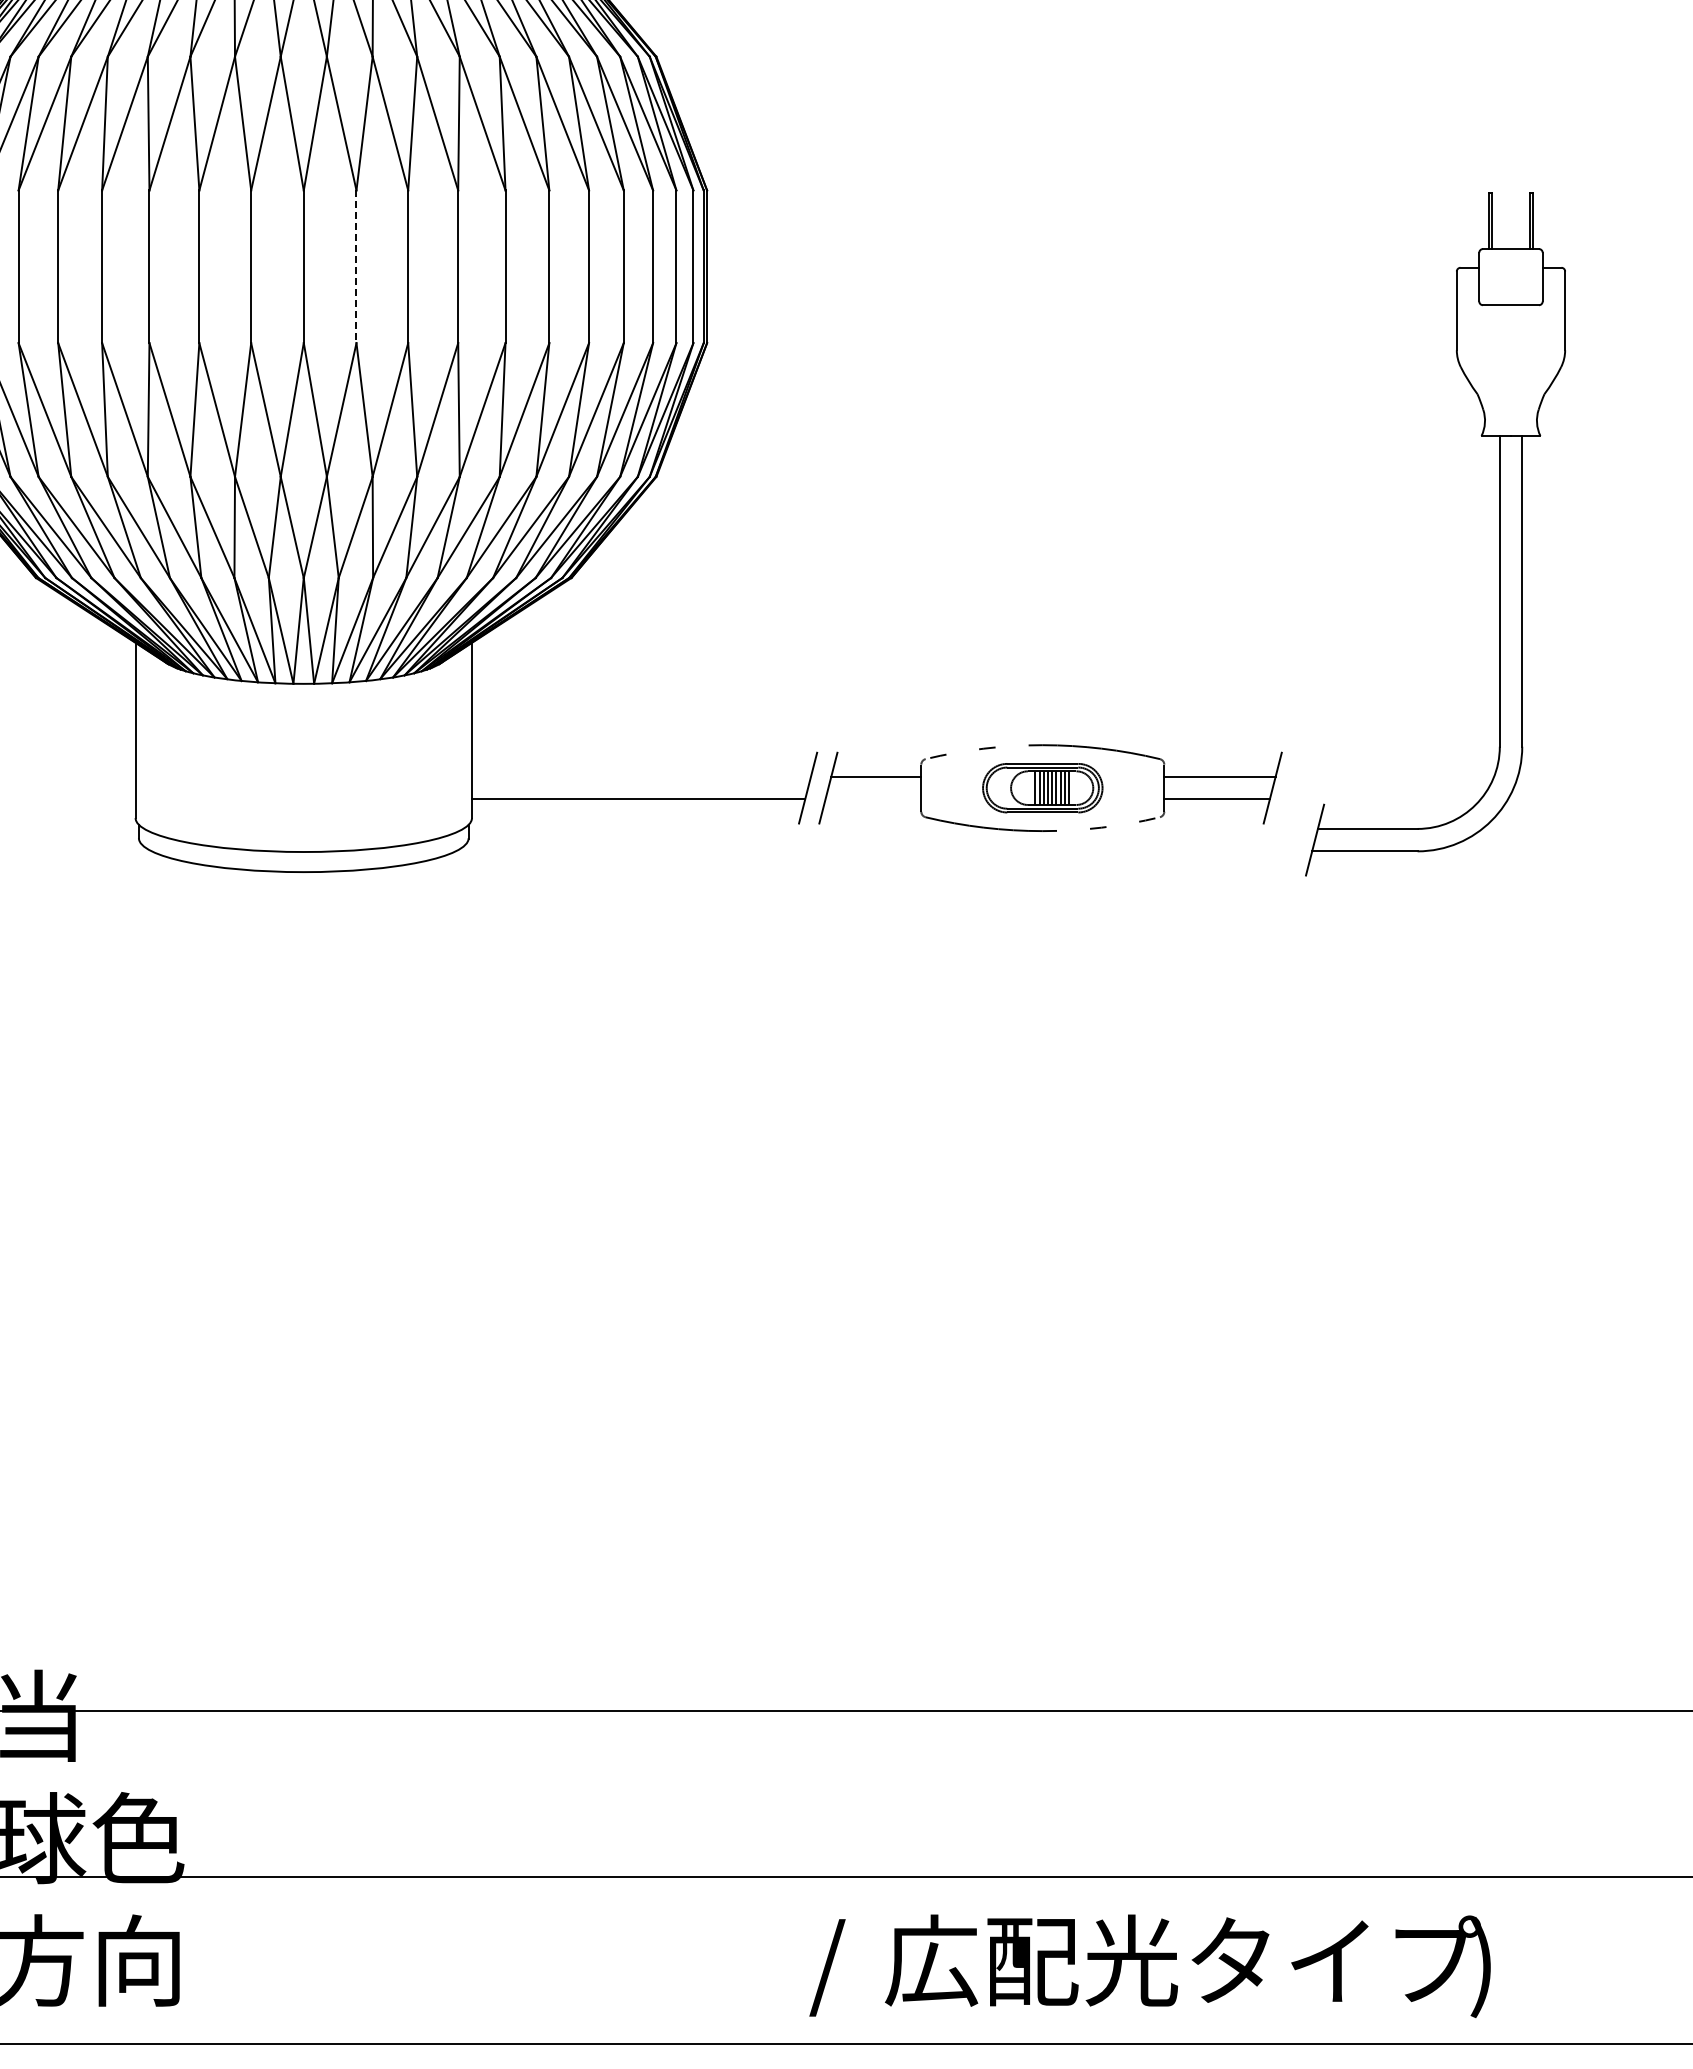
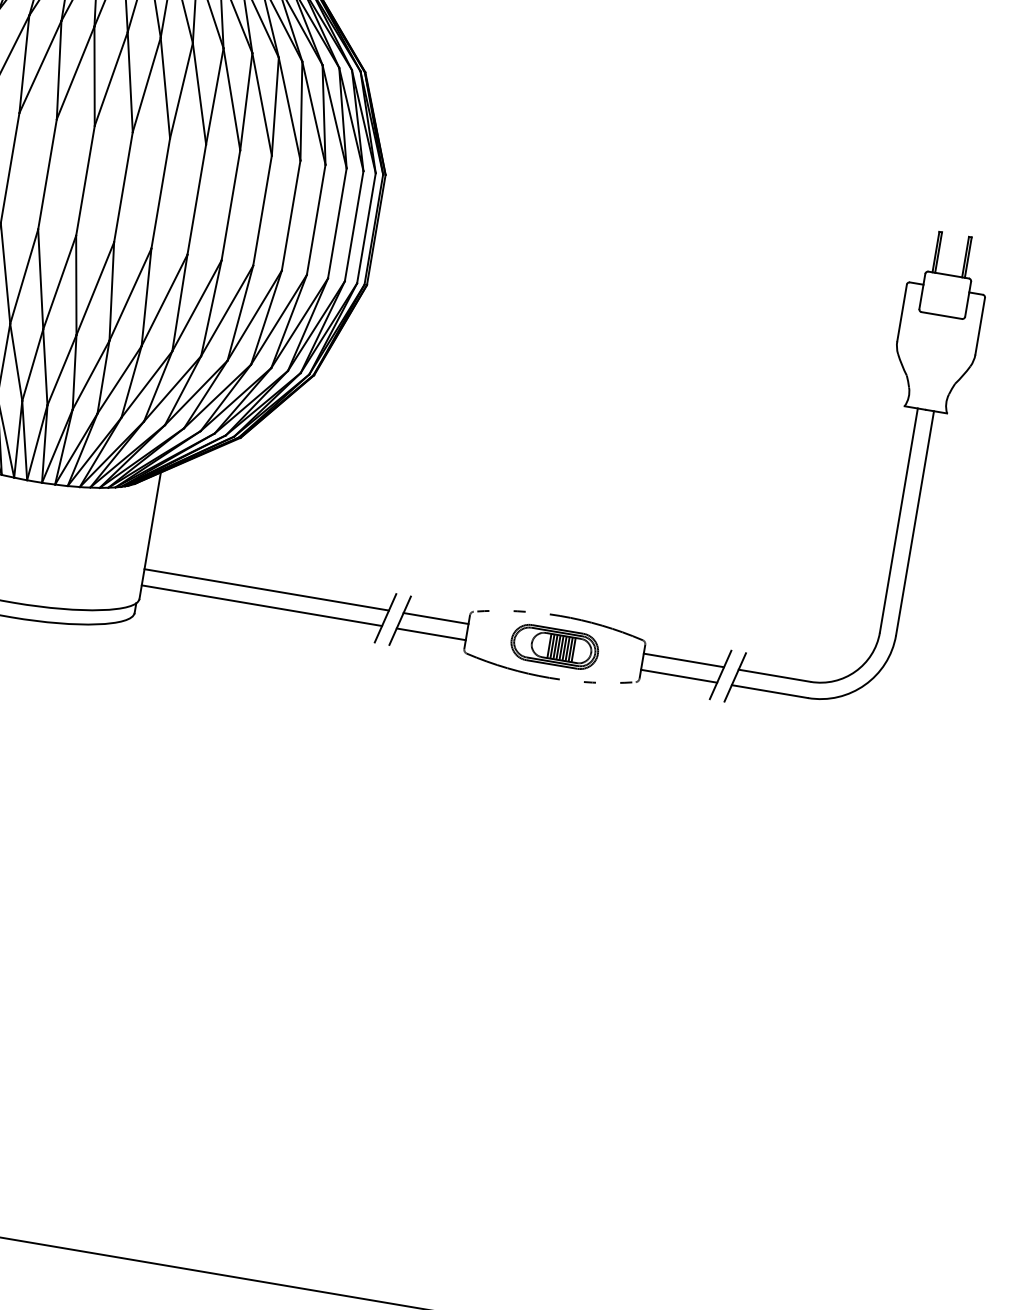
line: (356, 267) -> (123, 187), dashed -> solid
part: (1499, 534) -> (905, 479), moved
line: (640, 776) -> (266, 589), added
line: (873, 799) -> (431, 634), added

